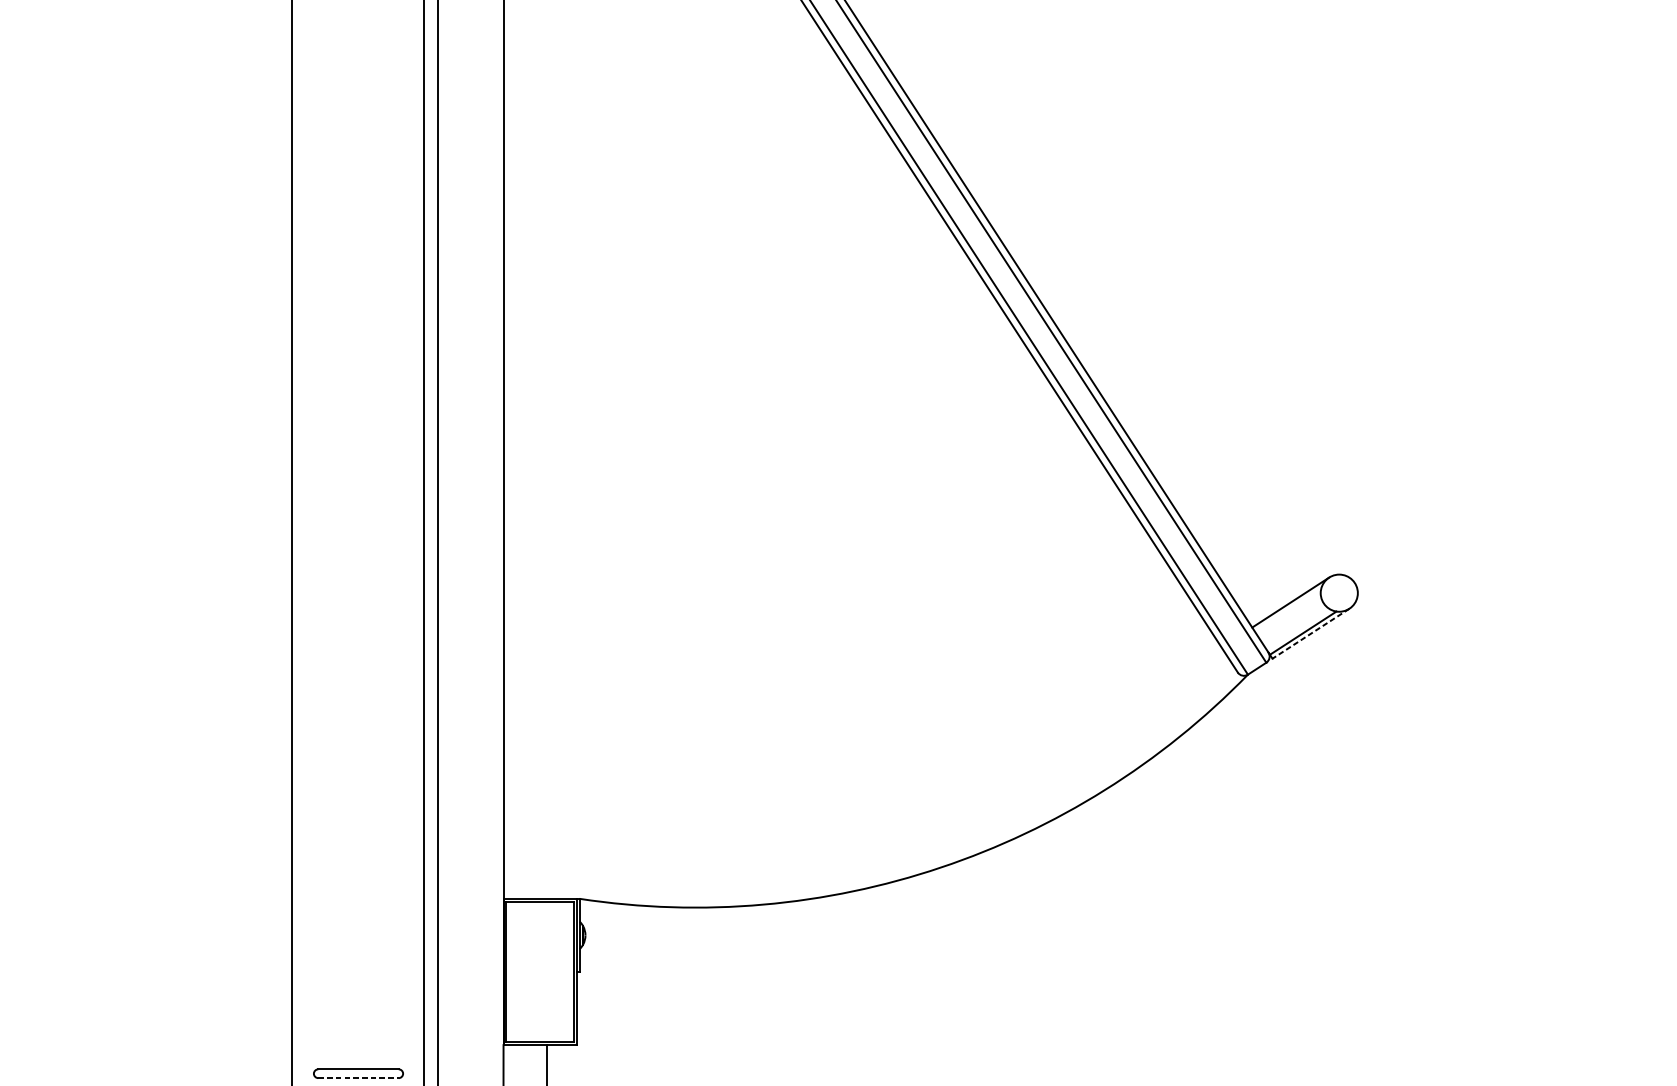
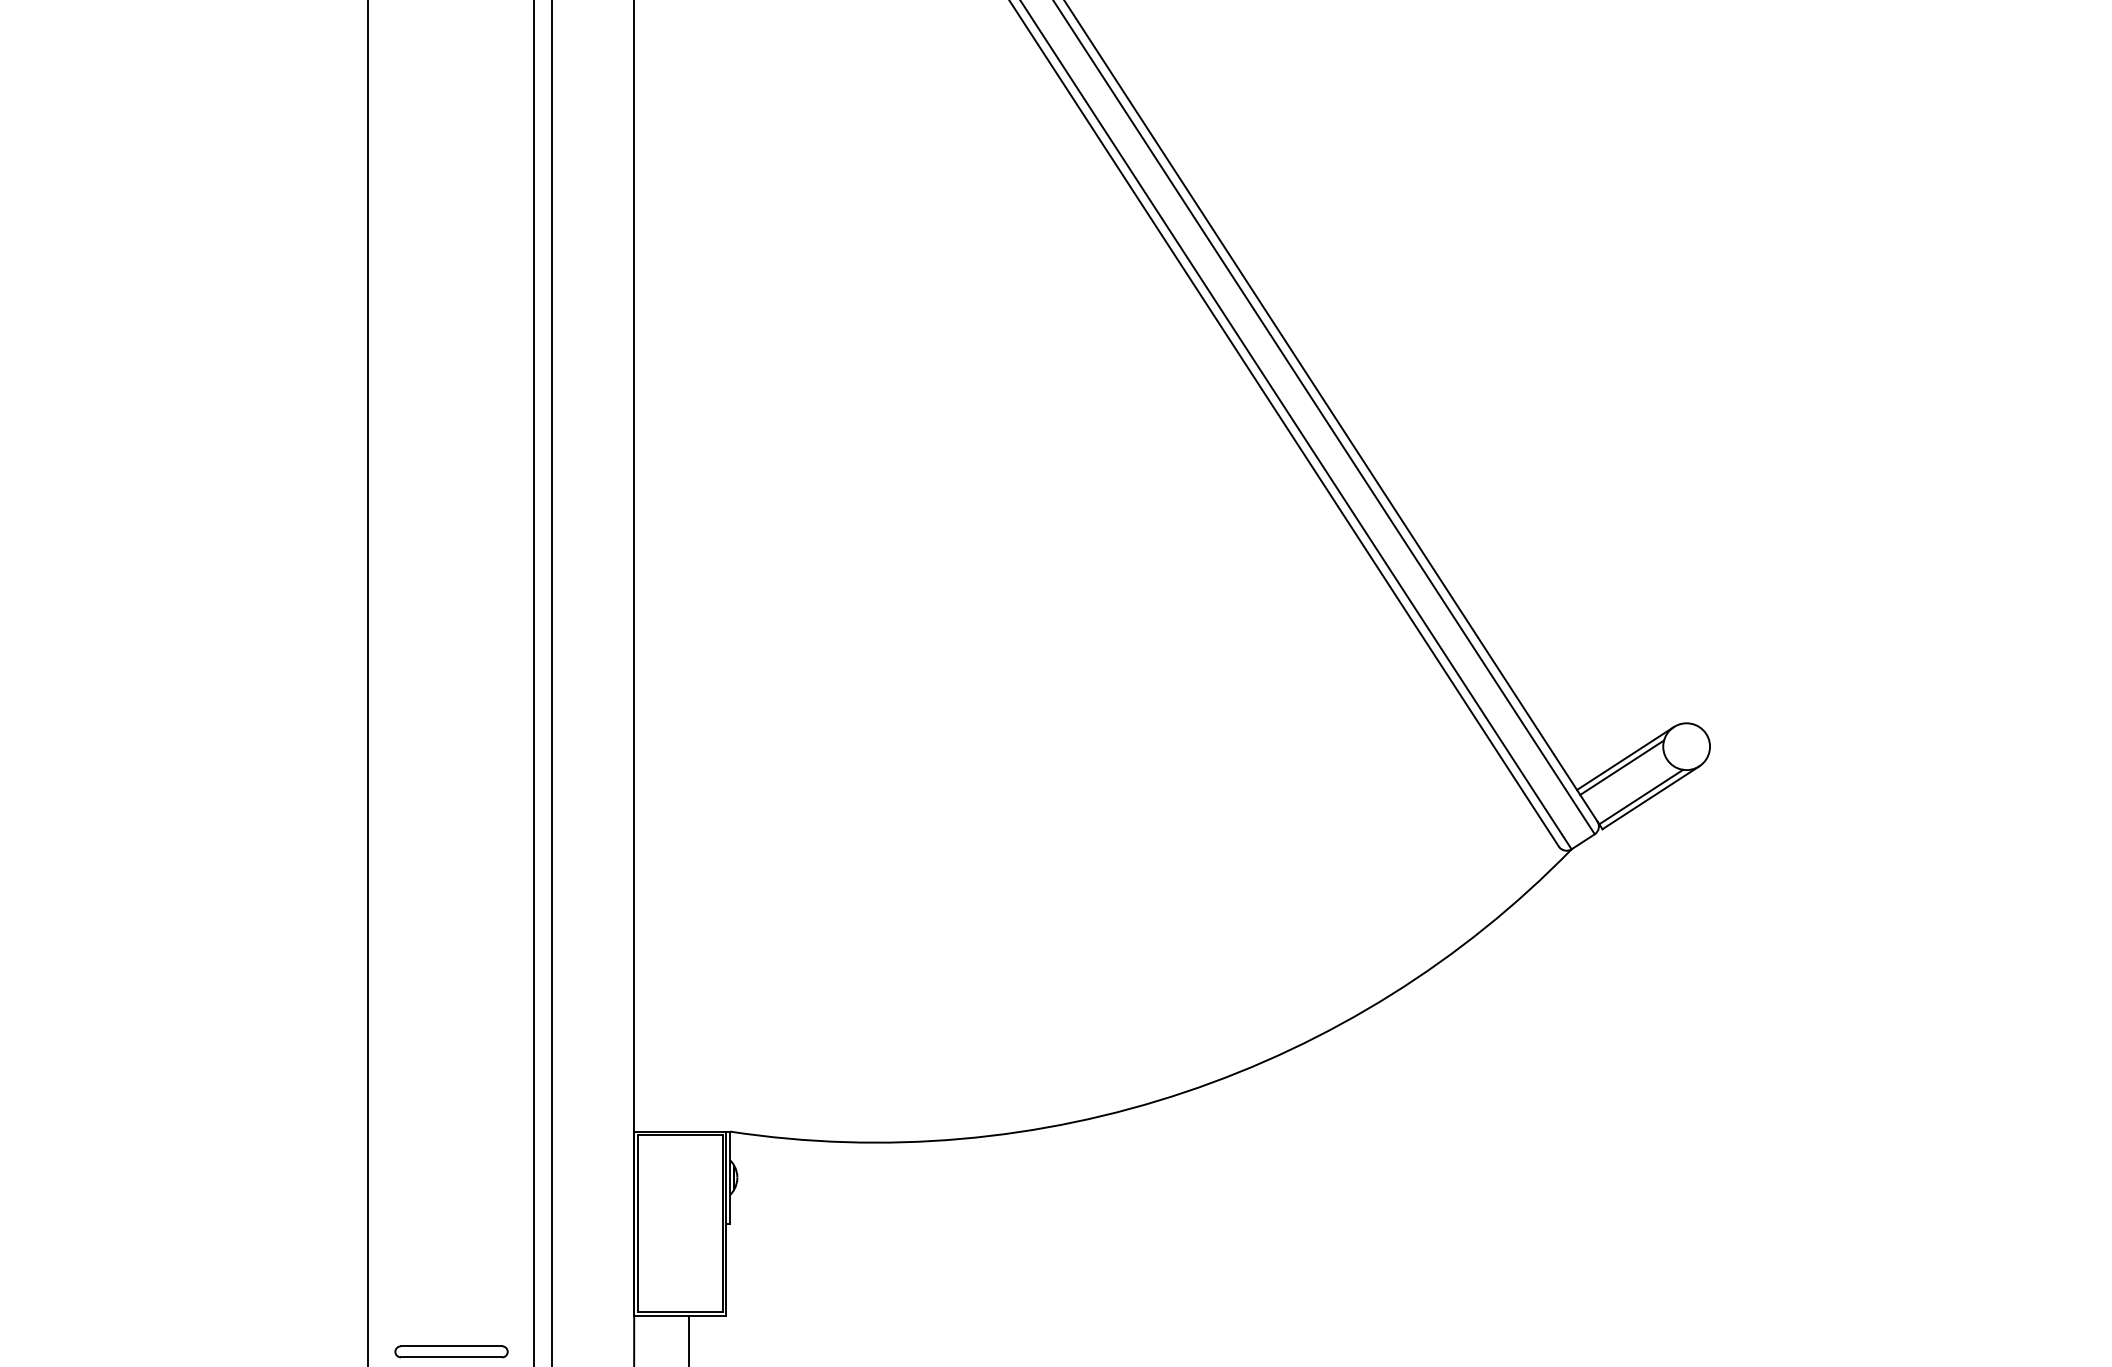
line: (1288, 609) -> (1622, 767), added
line: (1310, 633) -> (1650, 797), dashed -> solid
line: (358, 1078) -> (451, 1357), dashed -> solid

